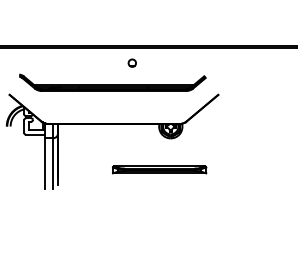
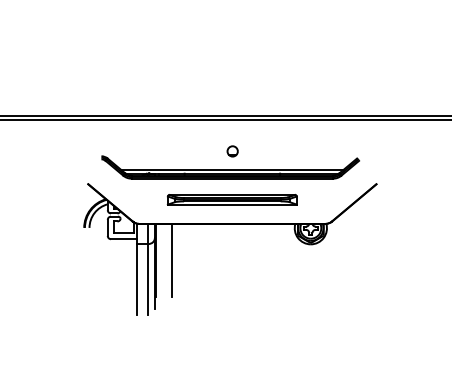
circle: (132, 63) -> (232, 151), moved
line: (70, 150) -> (172, 260), added
part: (158, 169) -> (231, 199), moved

